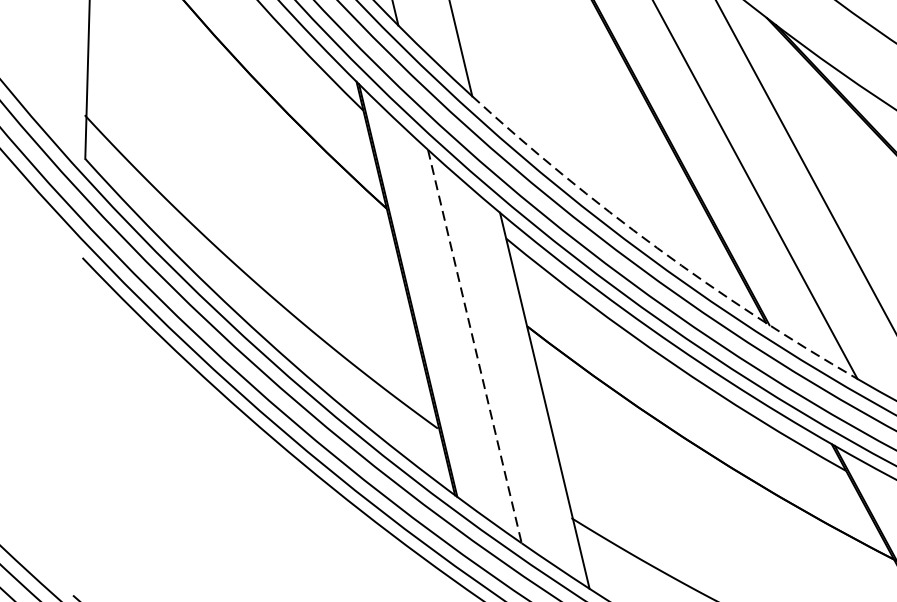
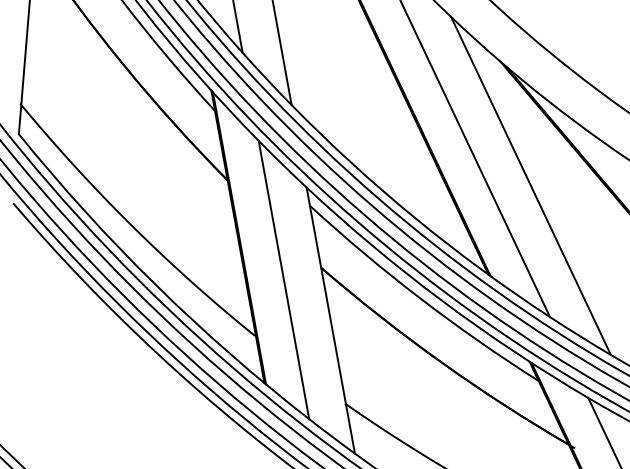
arc: (657, 248) -> (415, 218), dashed -> solid
line: (475, 347) -> (284, 280), dashed -> solid

